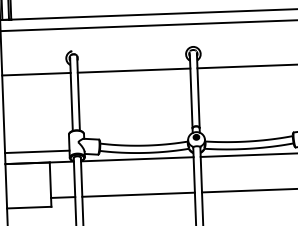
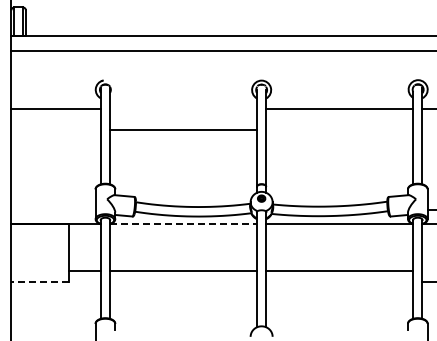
line: (134, 70) -> (183, 129), moved
line: (37, 151) -> (53, 209), removed
line: (138, 159) -> (184, 224), solid -> dashed
line: (29, 207) -> (40, 282), solid -> dashed

